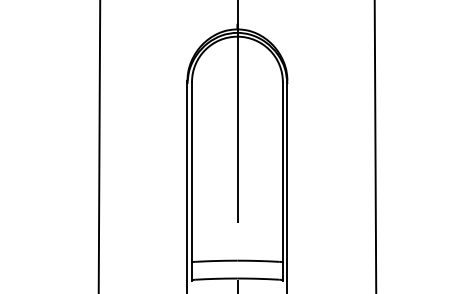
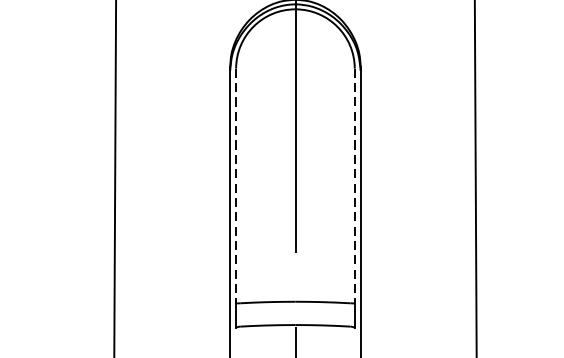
line: (192, 172) -> (236, 186), solid -> dashed
line: (282, 172) -> (354, 186), solid -> dashed

